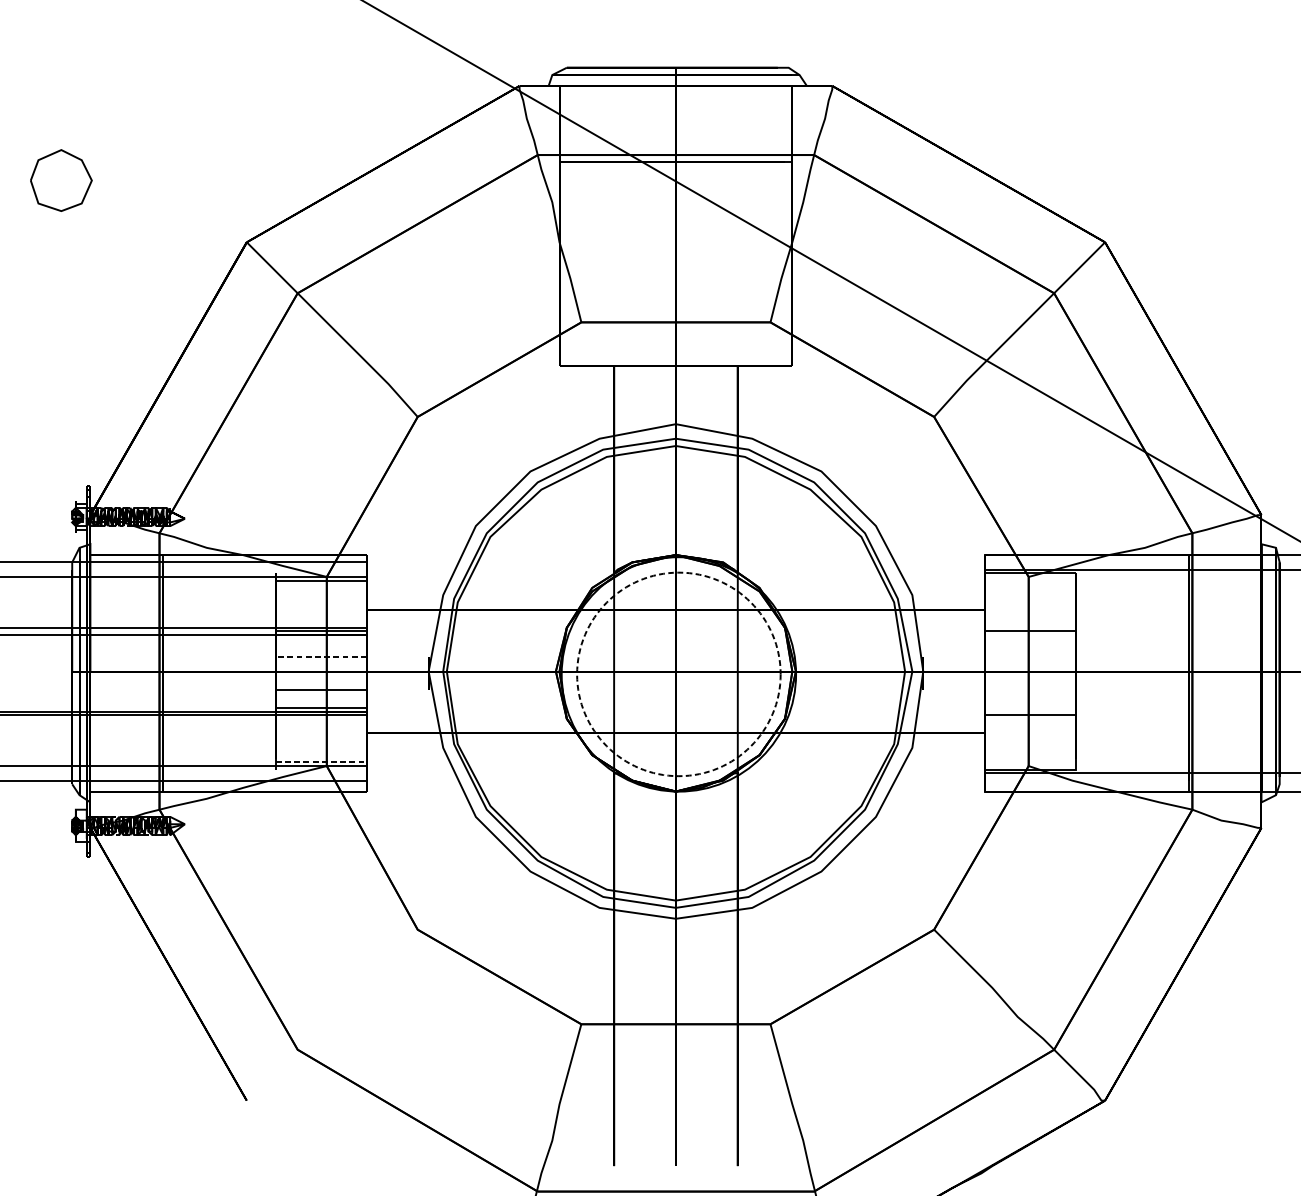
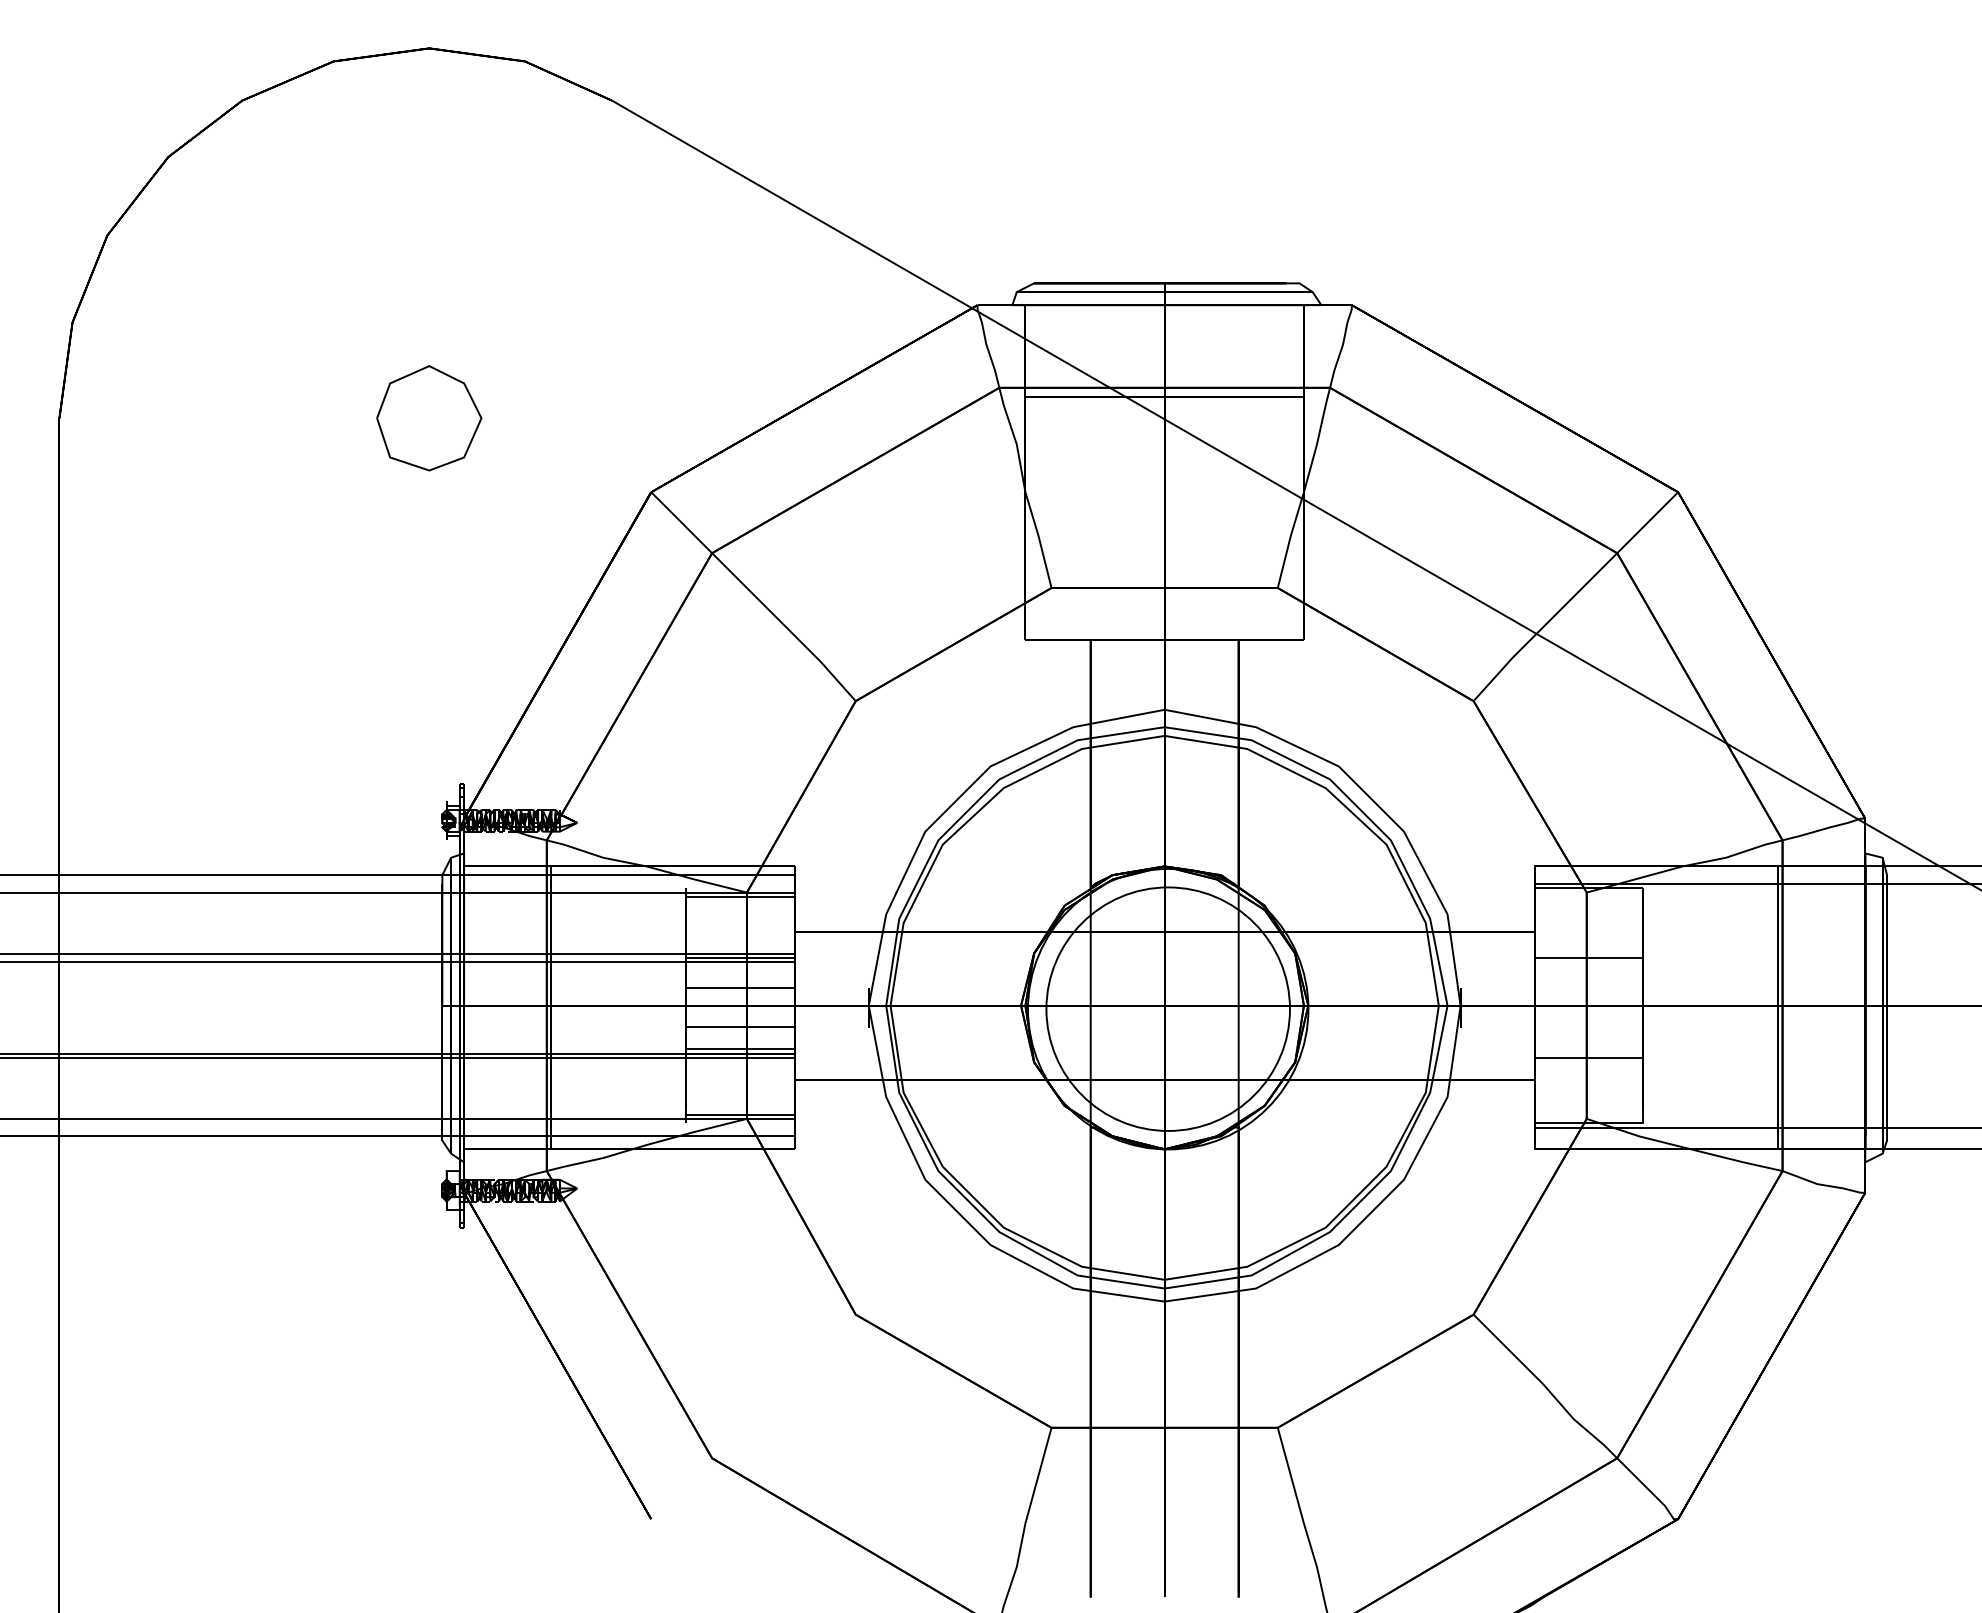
part: (61, 180) -> (429, 418), size x1.43
line: (320, 657) -> (739, 988), dashed -> solid
circle: (678, 673) -> (1167, 1008), dashed -> solid
line: (321, 762) -> (740, 1114), dashed -> solid

